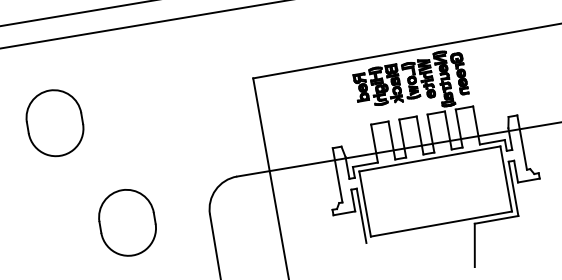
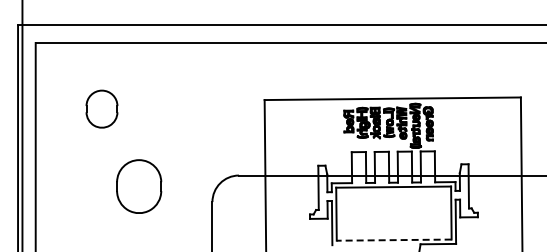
part: (54, 122) -> (101, 108), size x0.7
part: (127, 222) -> (139, 186), moved
line: (440, 224) -> (393, 240), solid -> dashed

